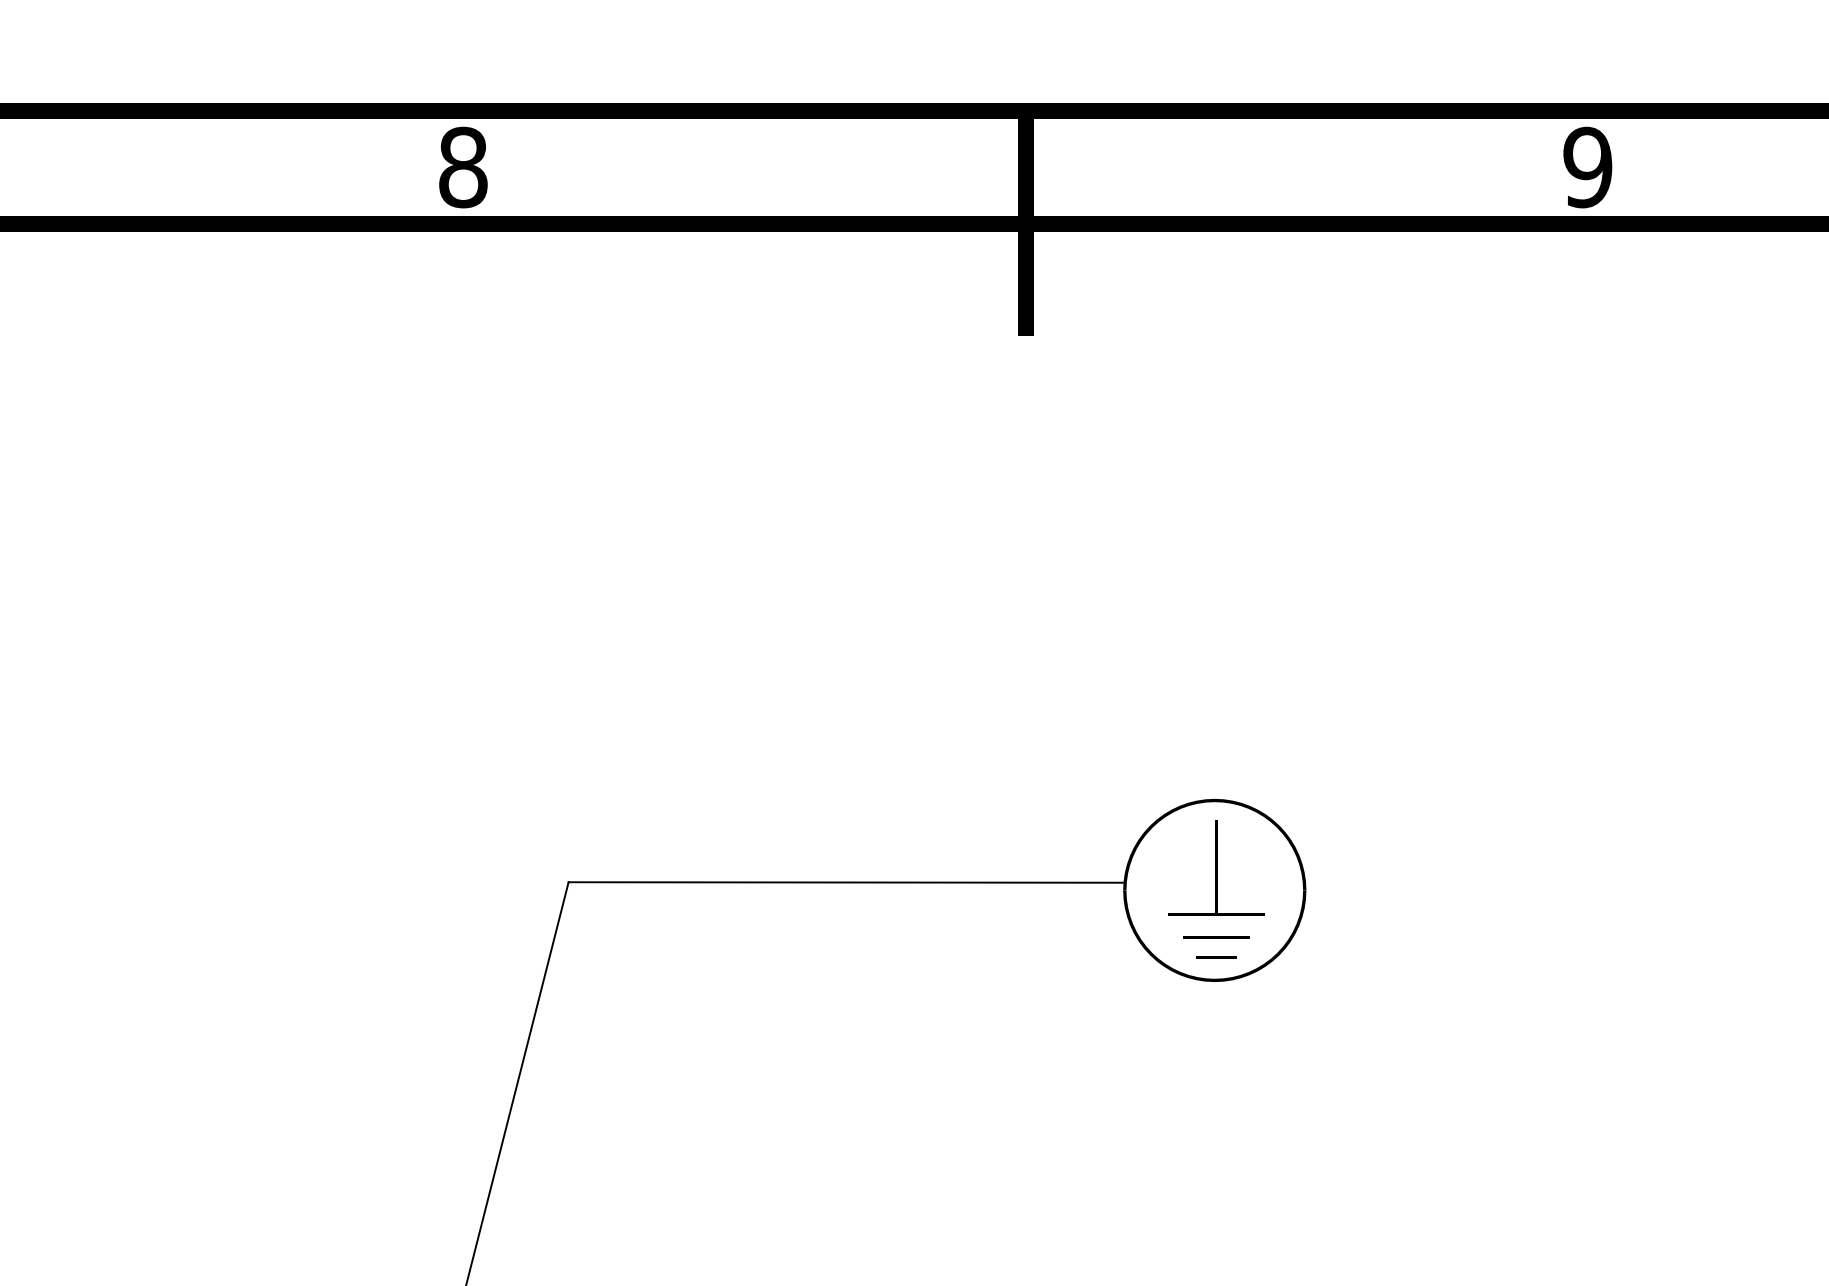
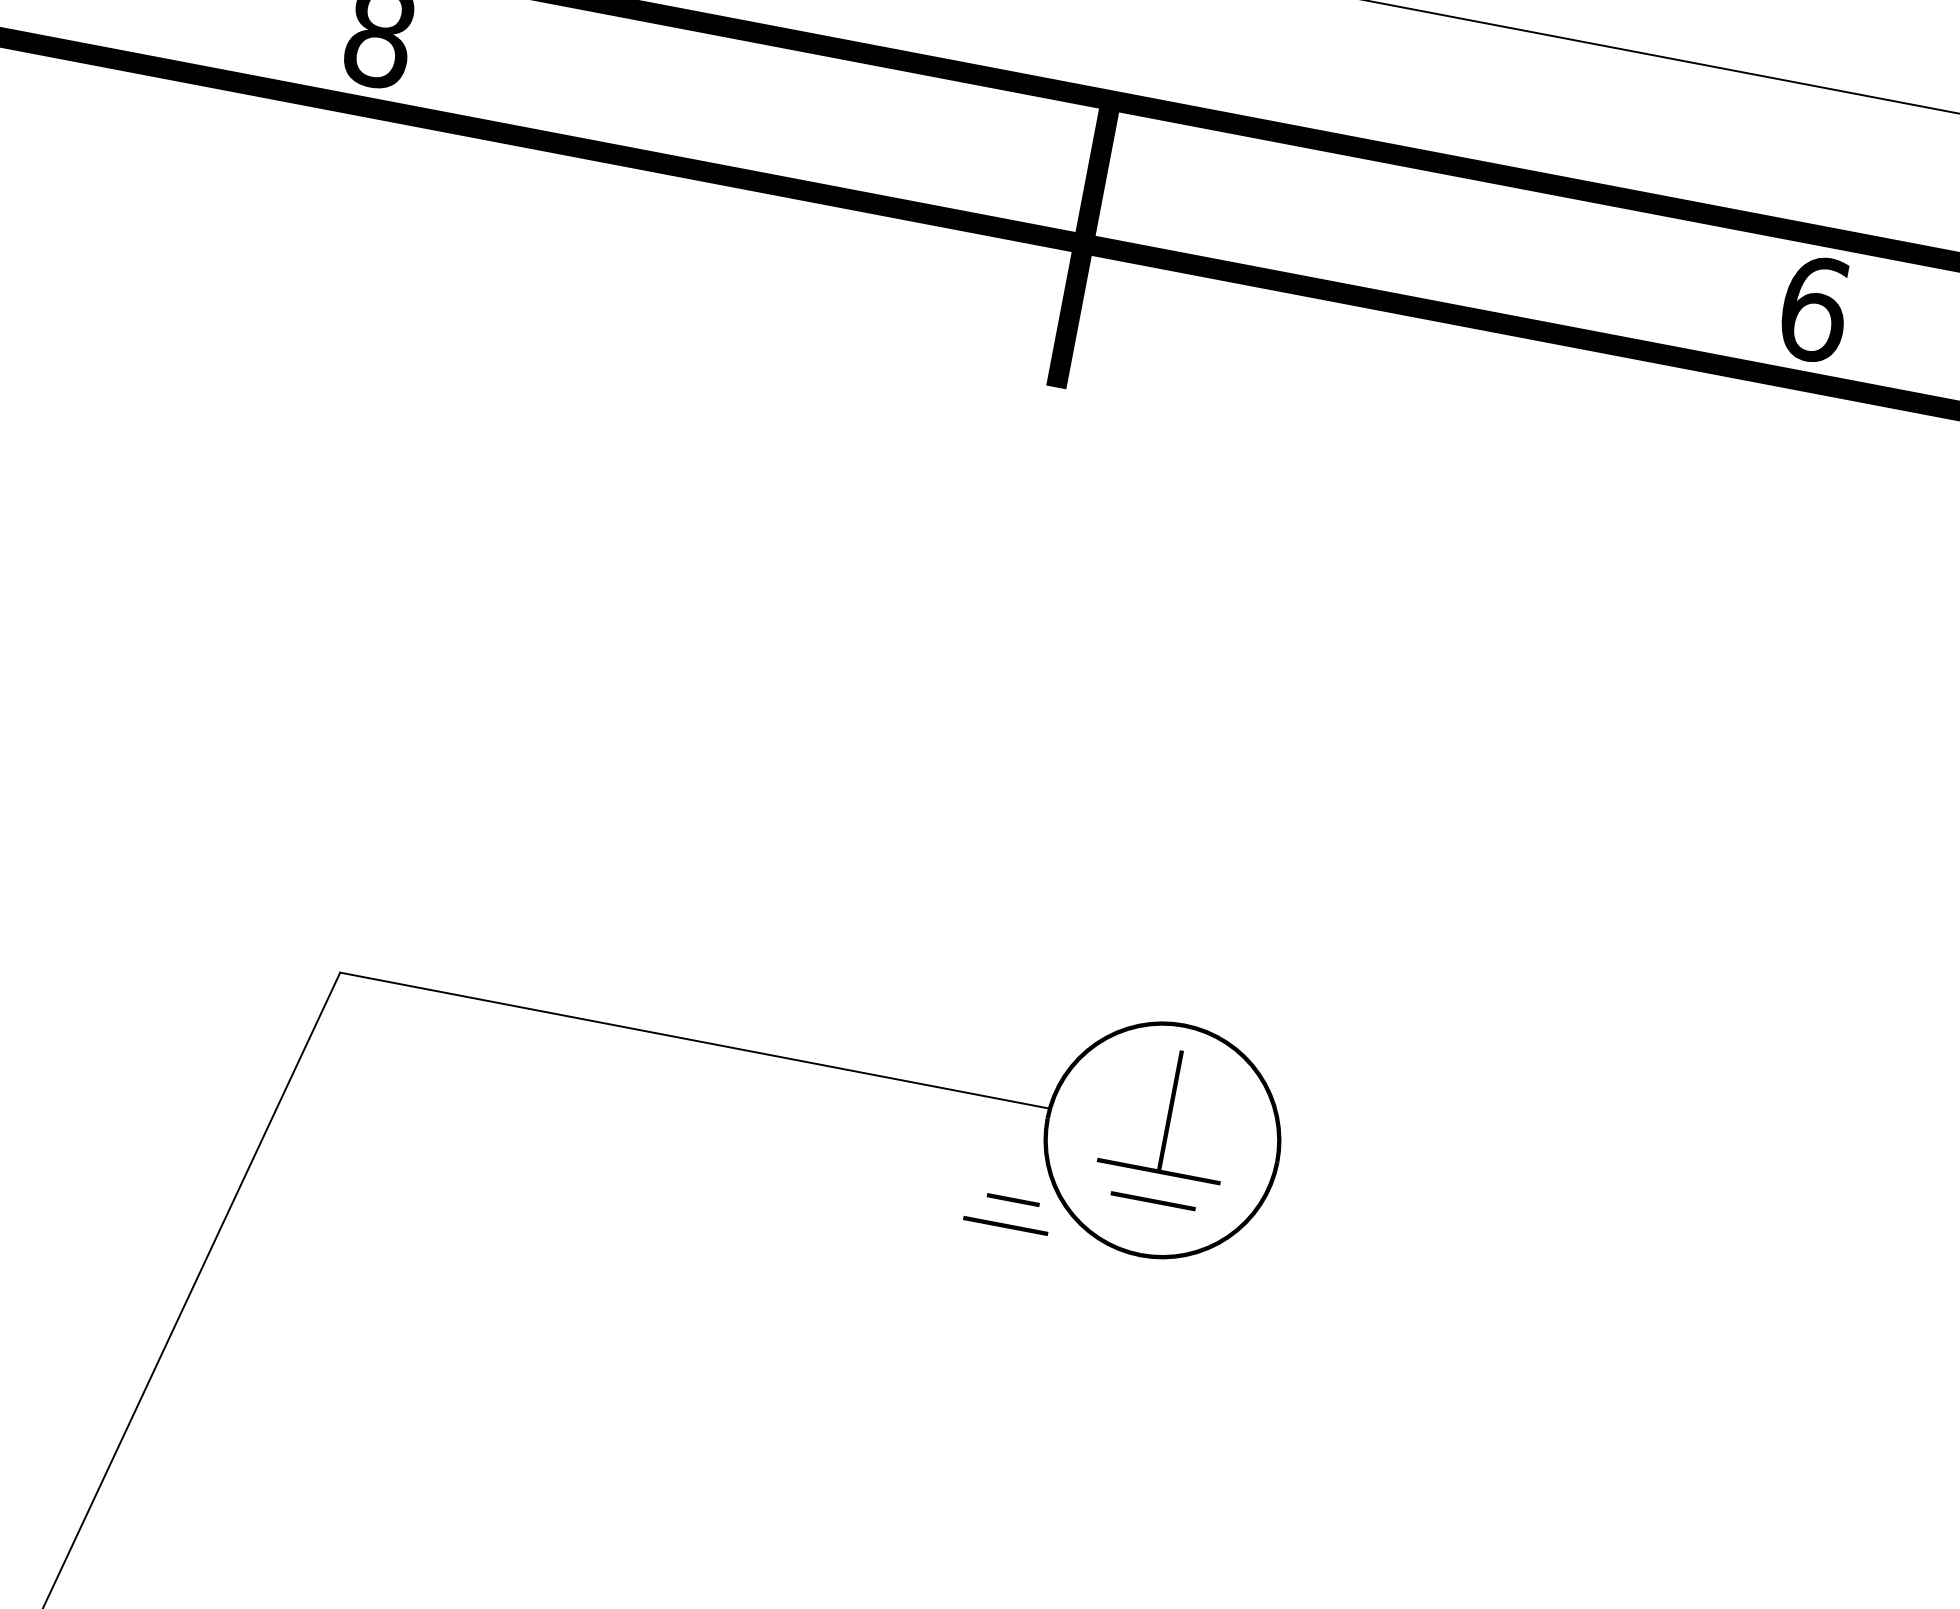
text: (1587, 167) -> (1813, 308), 9 -> 6
line: (1216, 957) -> (1013, 1200), moved
line: (1108, 977) -> (1005, 1225), added

